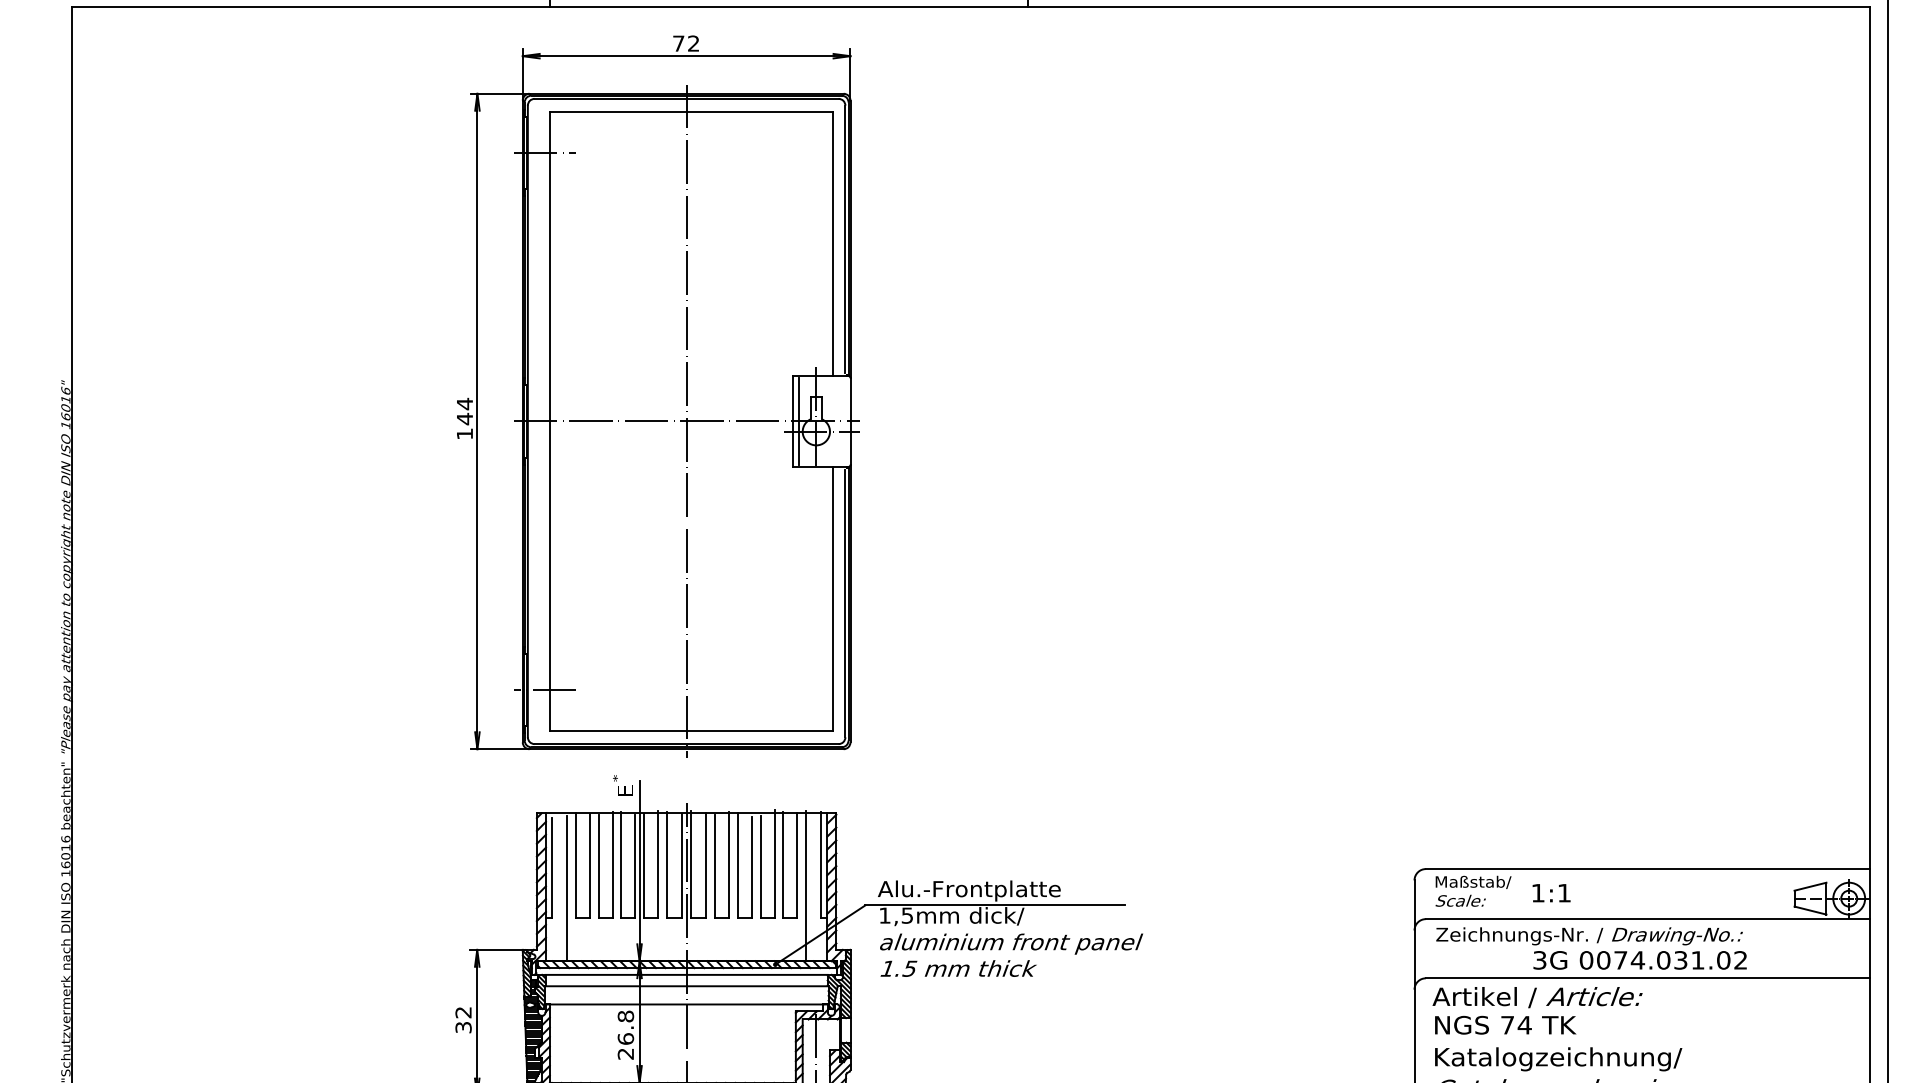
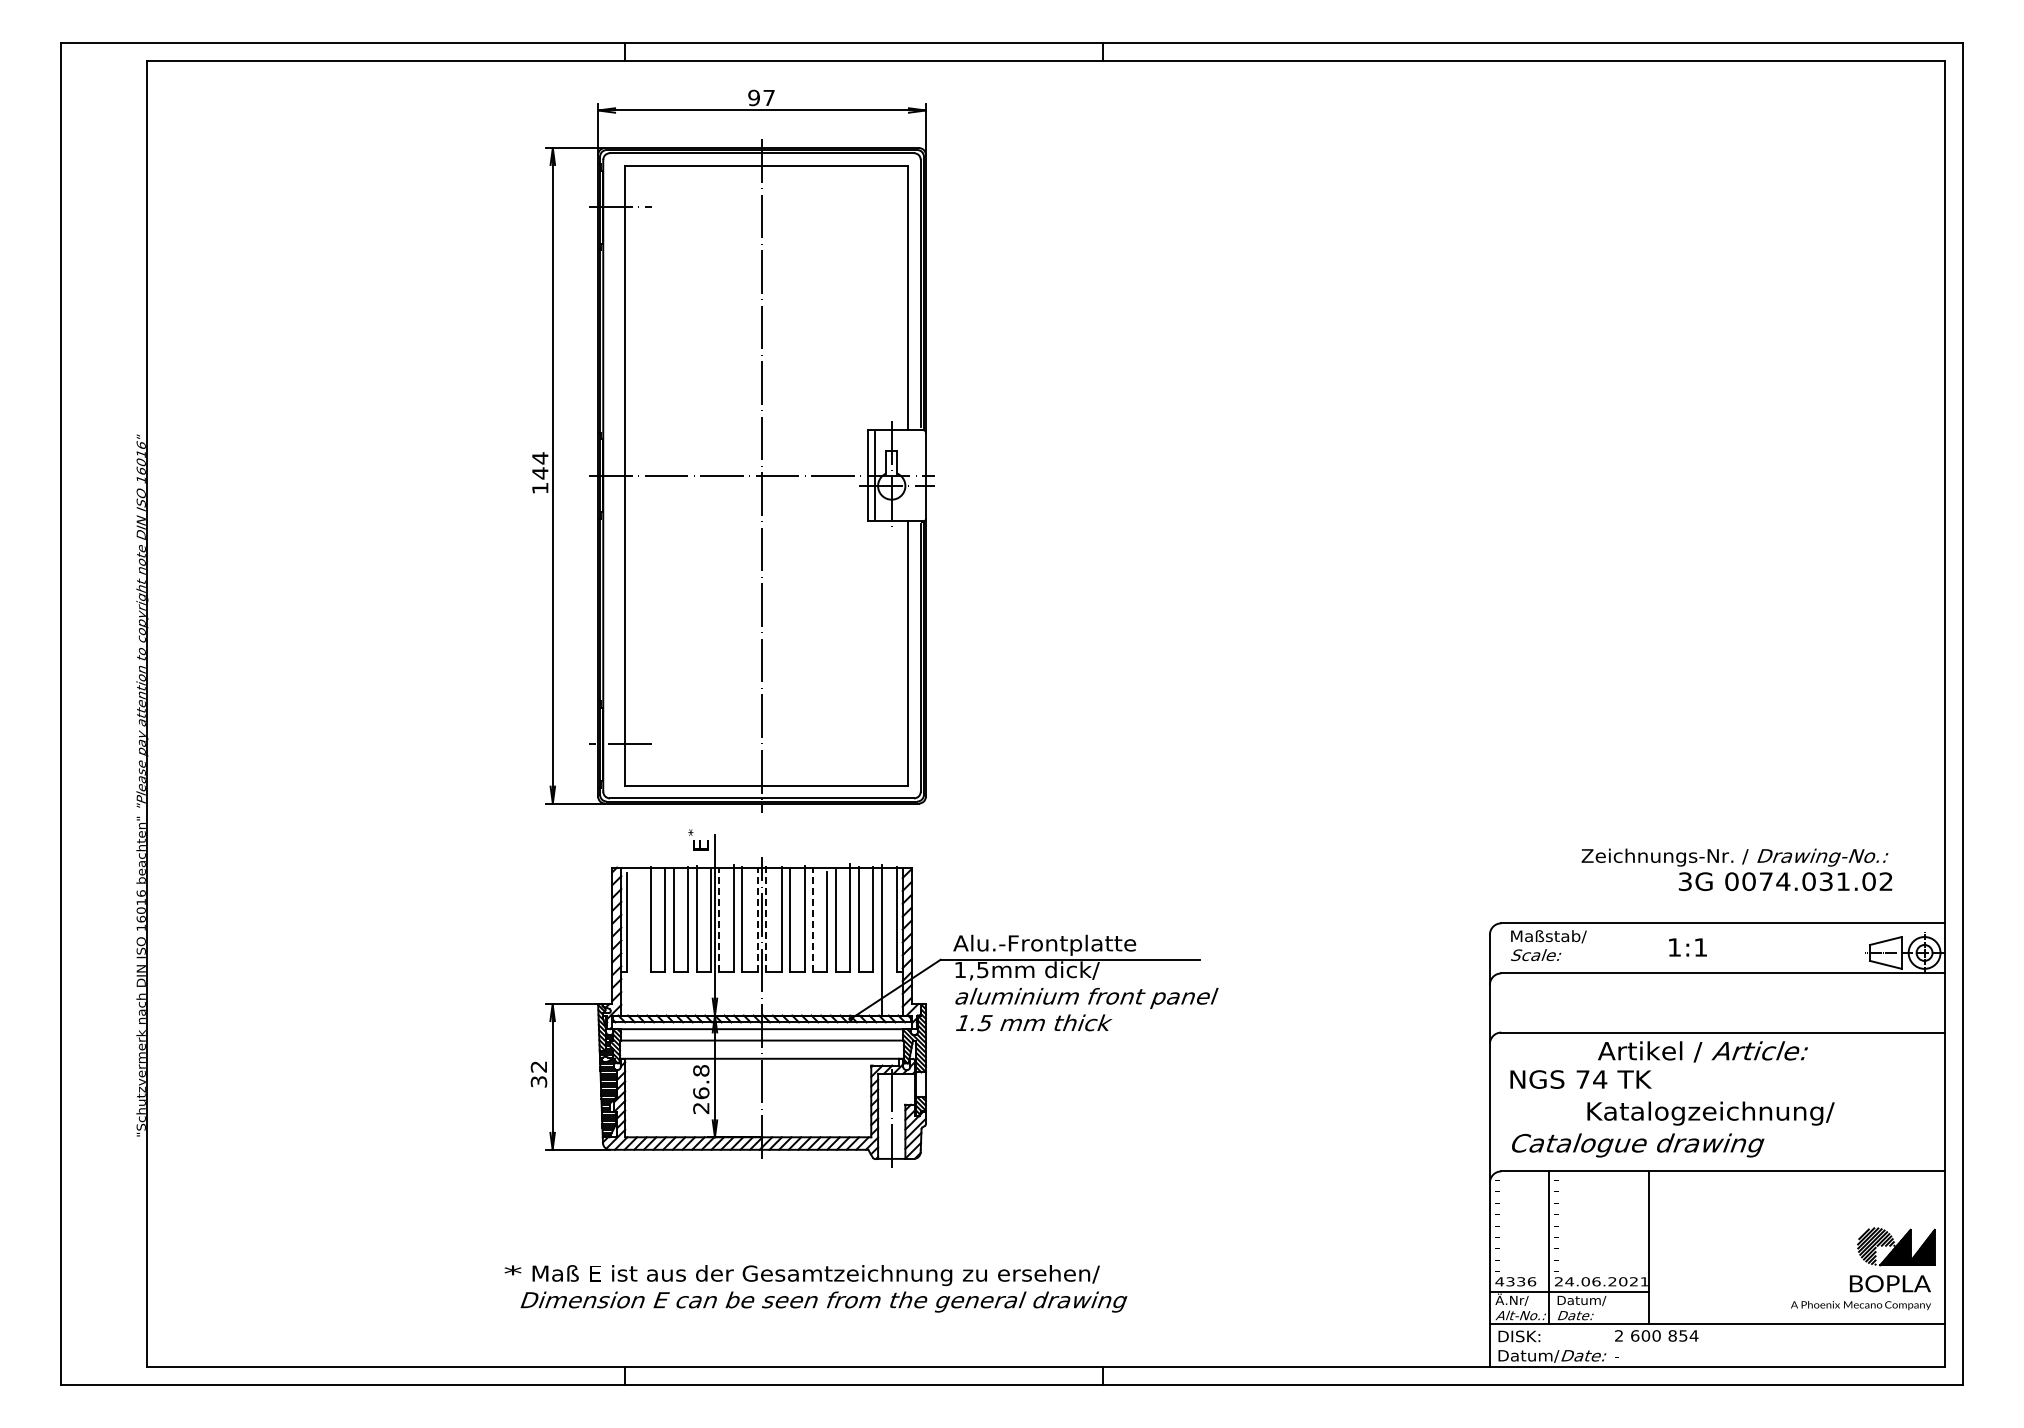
text: (686, 43) -> (761, 97), 72 -> 97
line: (691, 864) -> (766, 918), solid -> dashed
line: (644, 865) -> (719, 919), solid -> dashed
line: (682, 865) -> (757, 919), solid -> dashed
line: (738, 865) -> (813, 919), solid -> dashed
line: (567, 888) -> (642, 942), removed
text: (1551, 893) -> (1687, 947), moved
text: (1591, 948) -> (1736, 869), moved
text: (1537, 997) -> (1702, 1051), moved
text: (1558, 1059) -> (1710, 1113), moved

